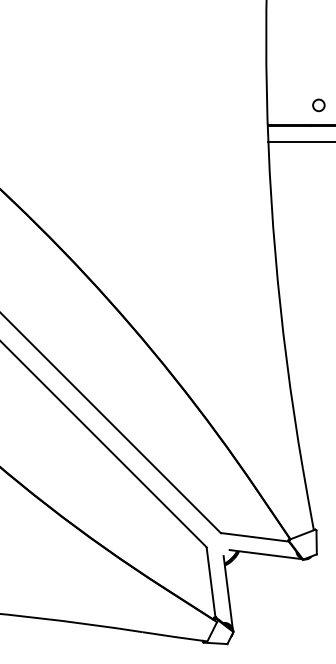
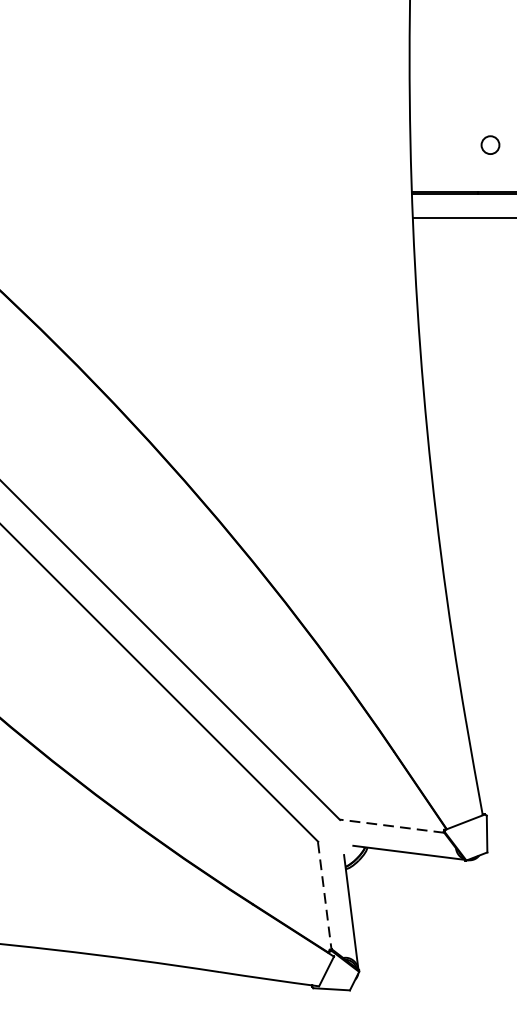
circle: (318, 105) -> (489, 145), moved
line: (255, 537) -> (393, 826), solid -> dashed
line: (211, 583) -> (325, 897), solid -> dashed

